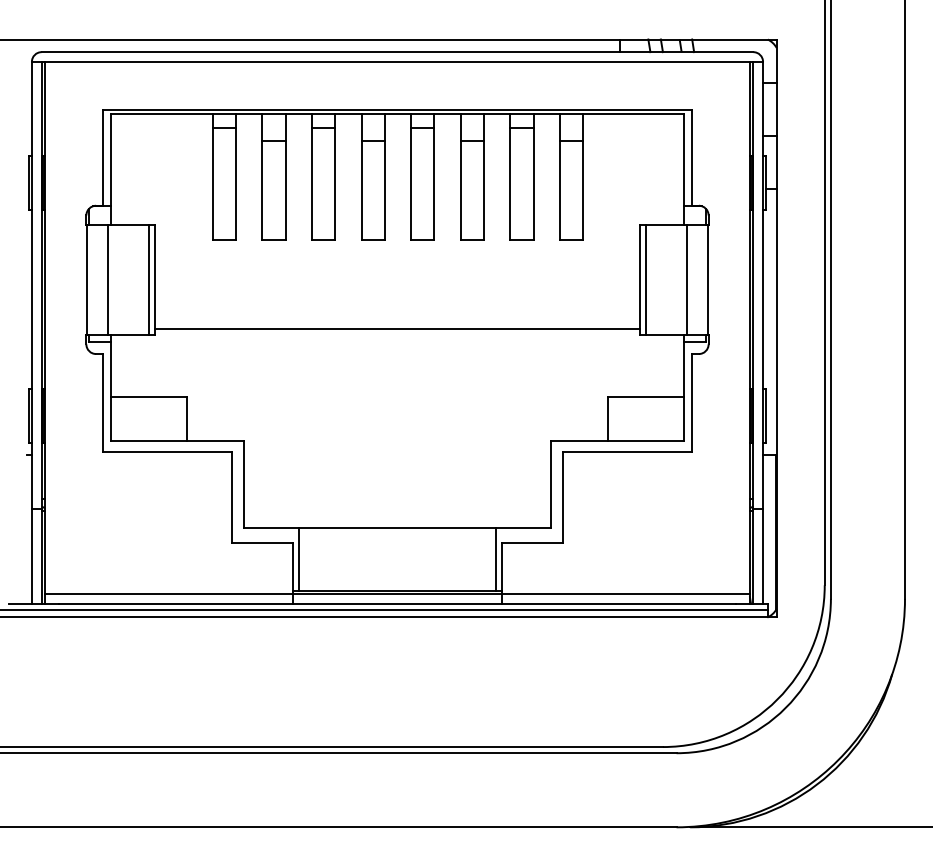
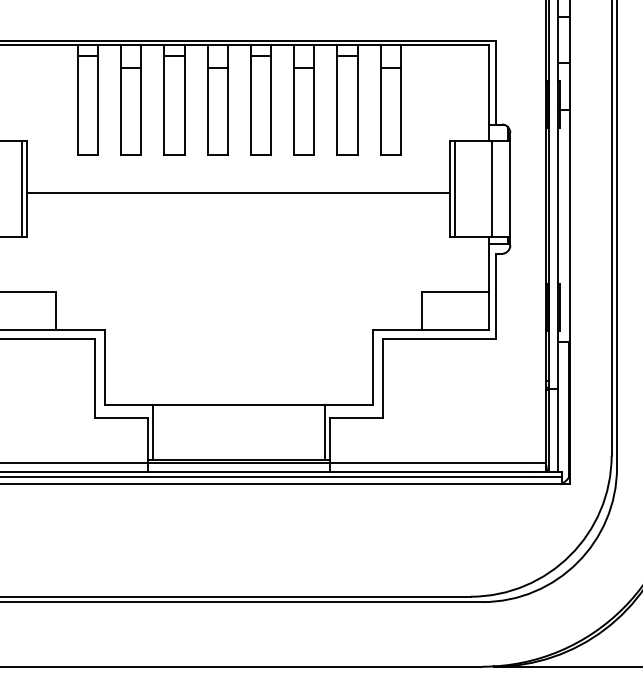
line: (397, 329) -> (238, 193), moved

